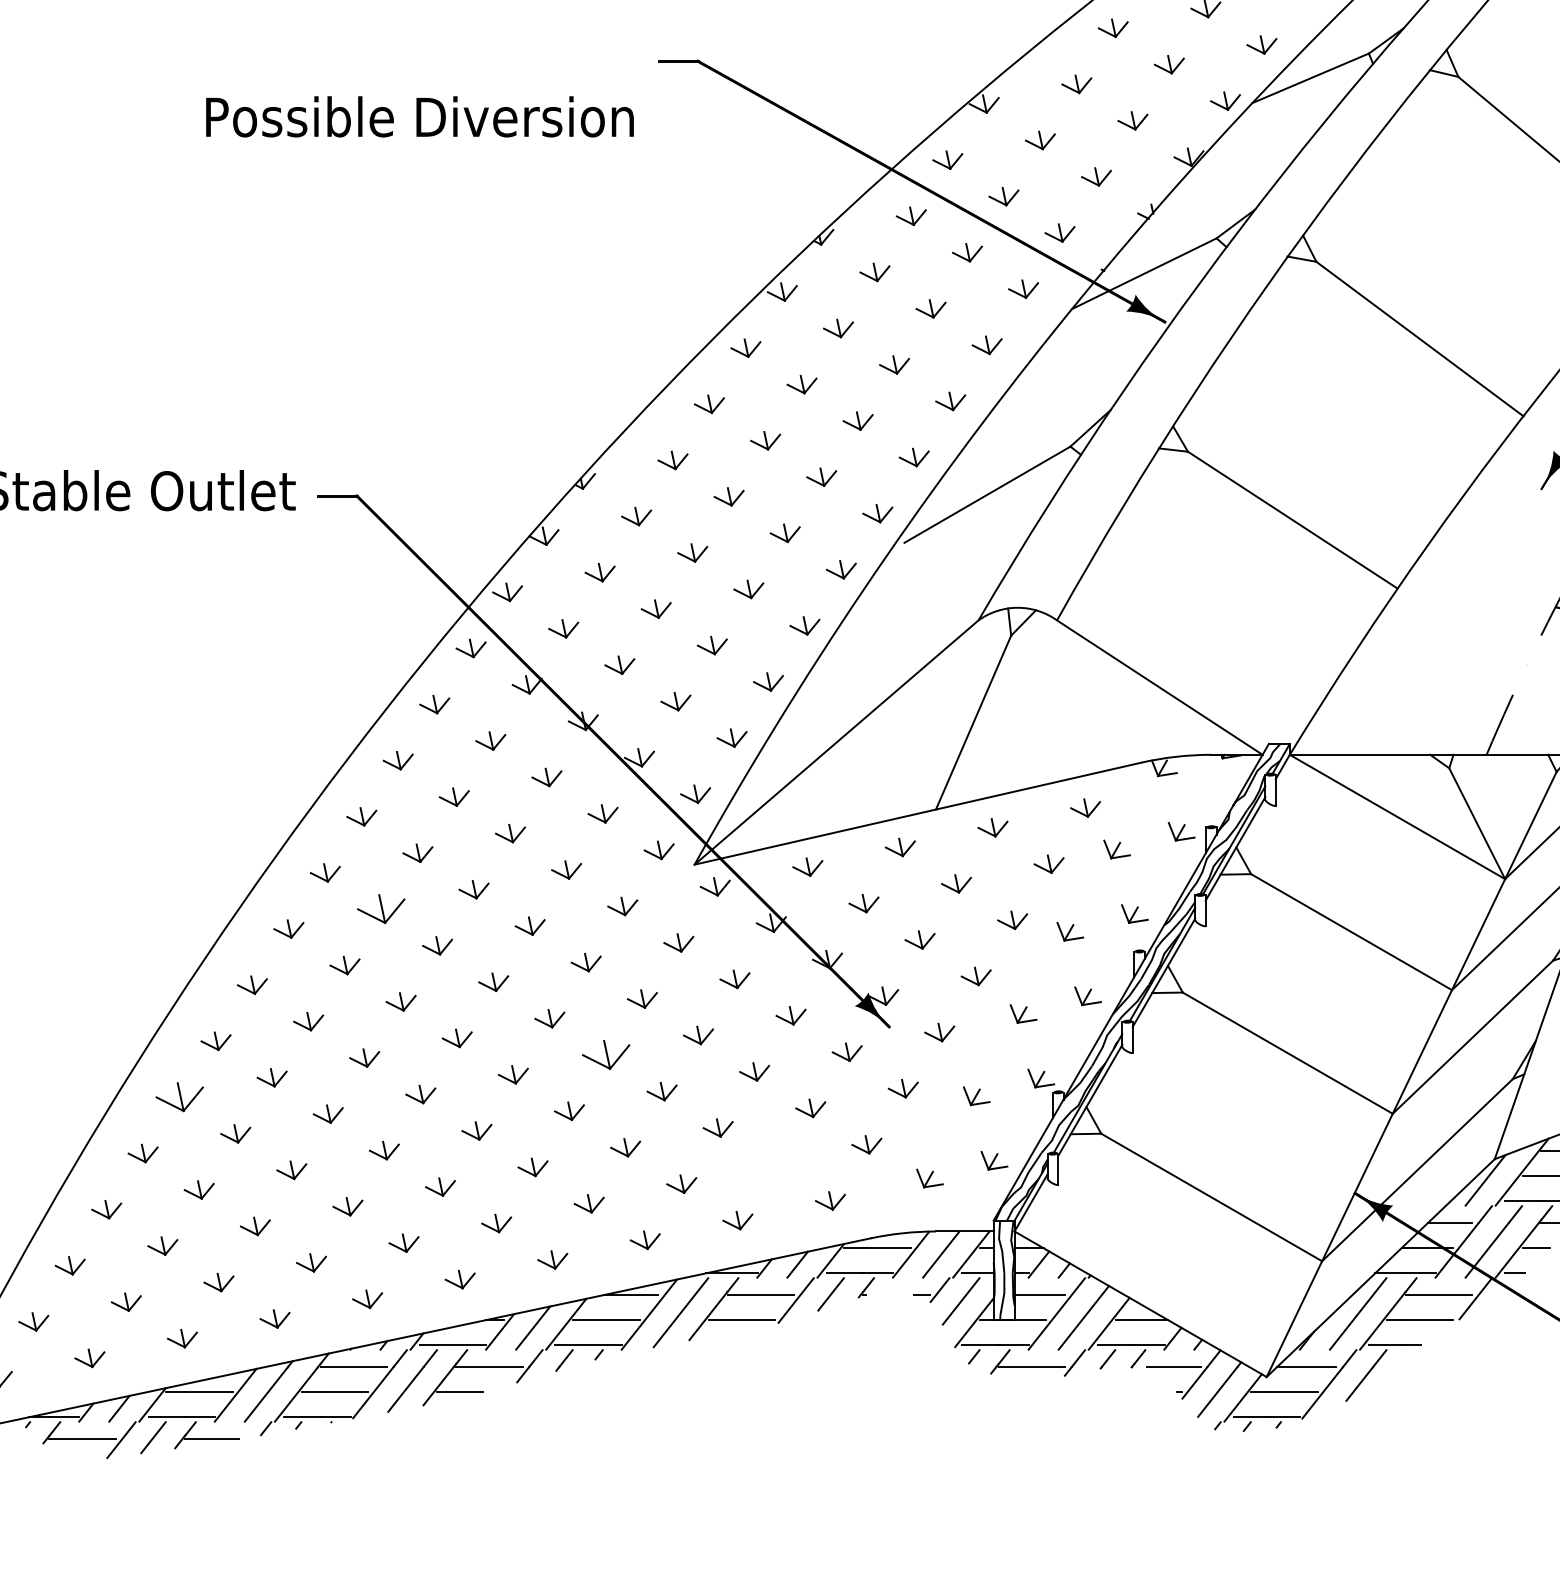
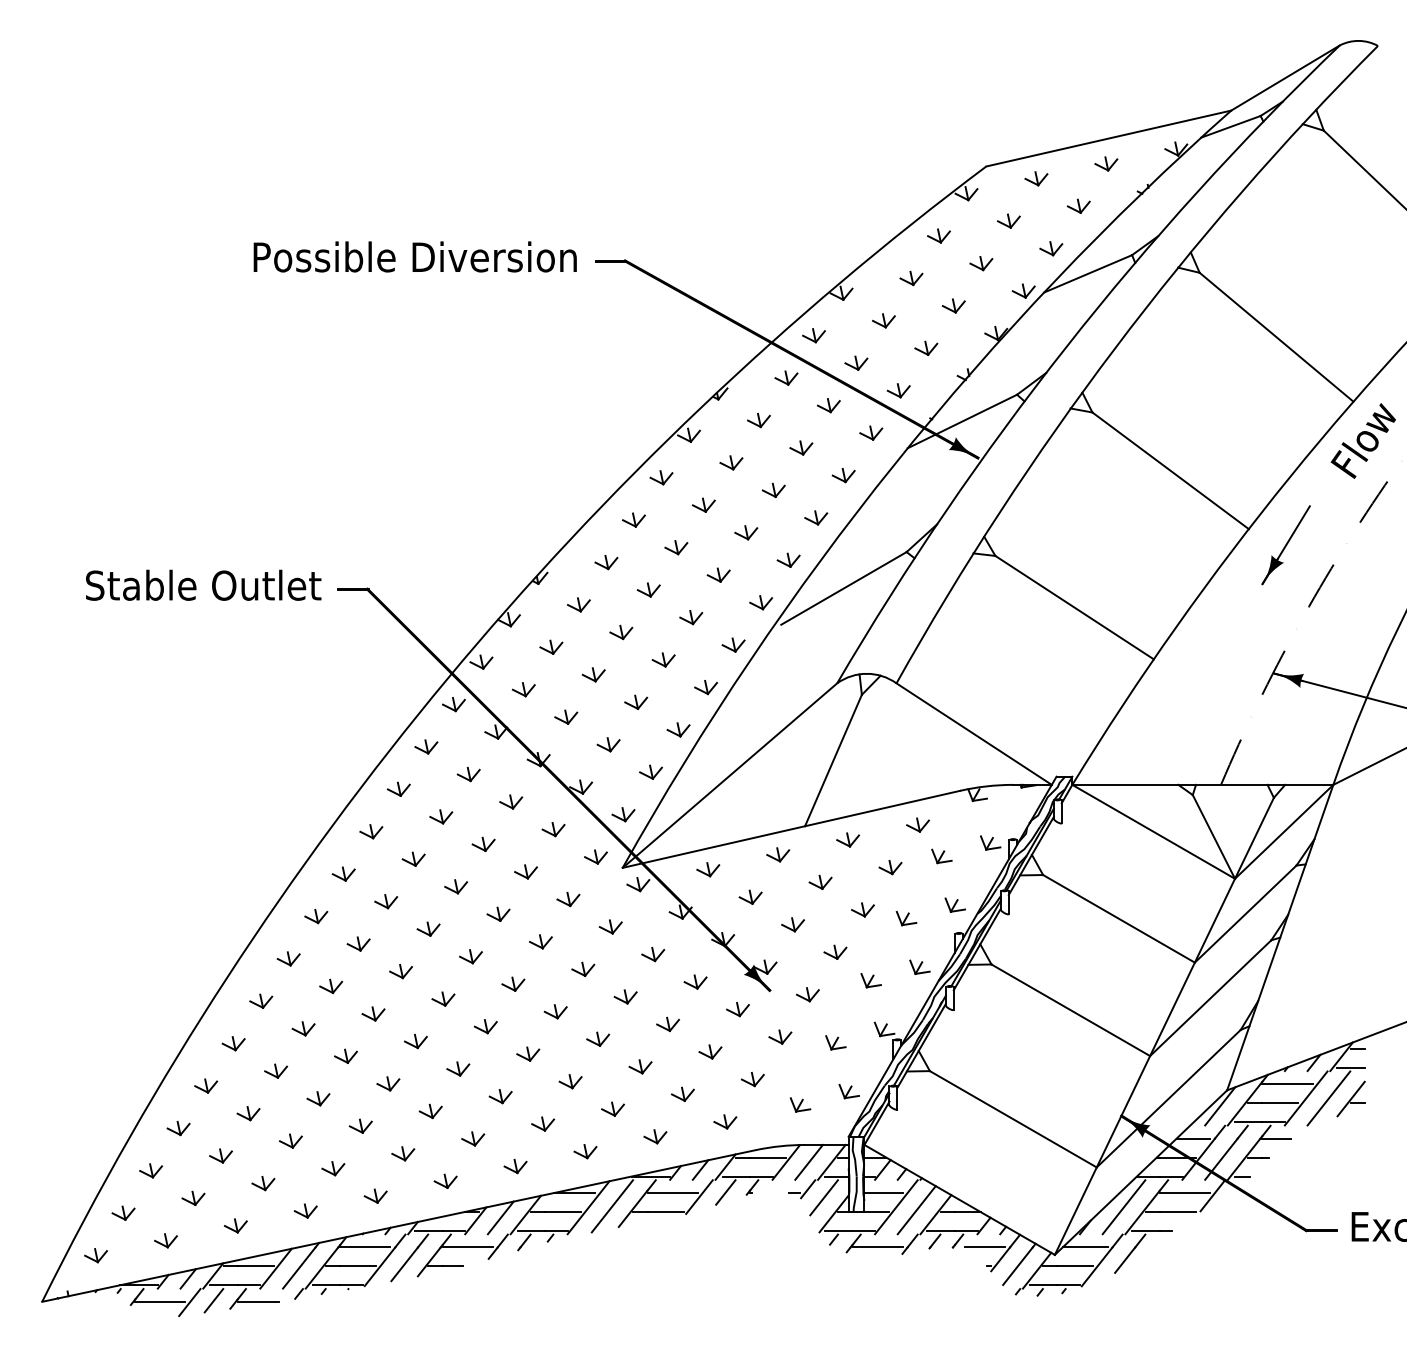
text: (418, 116) -> (414, 256), moved
part: (381, 909) -> (386, 901), size x0.62
part: (605, 1054) -> (555, 1011), size x0.62
part: (179, 1097) -> (233, 1043), size x0.62
part: (773, 1163) -> (682, 1093), added

